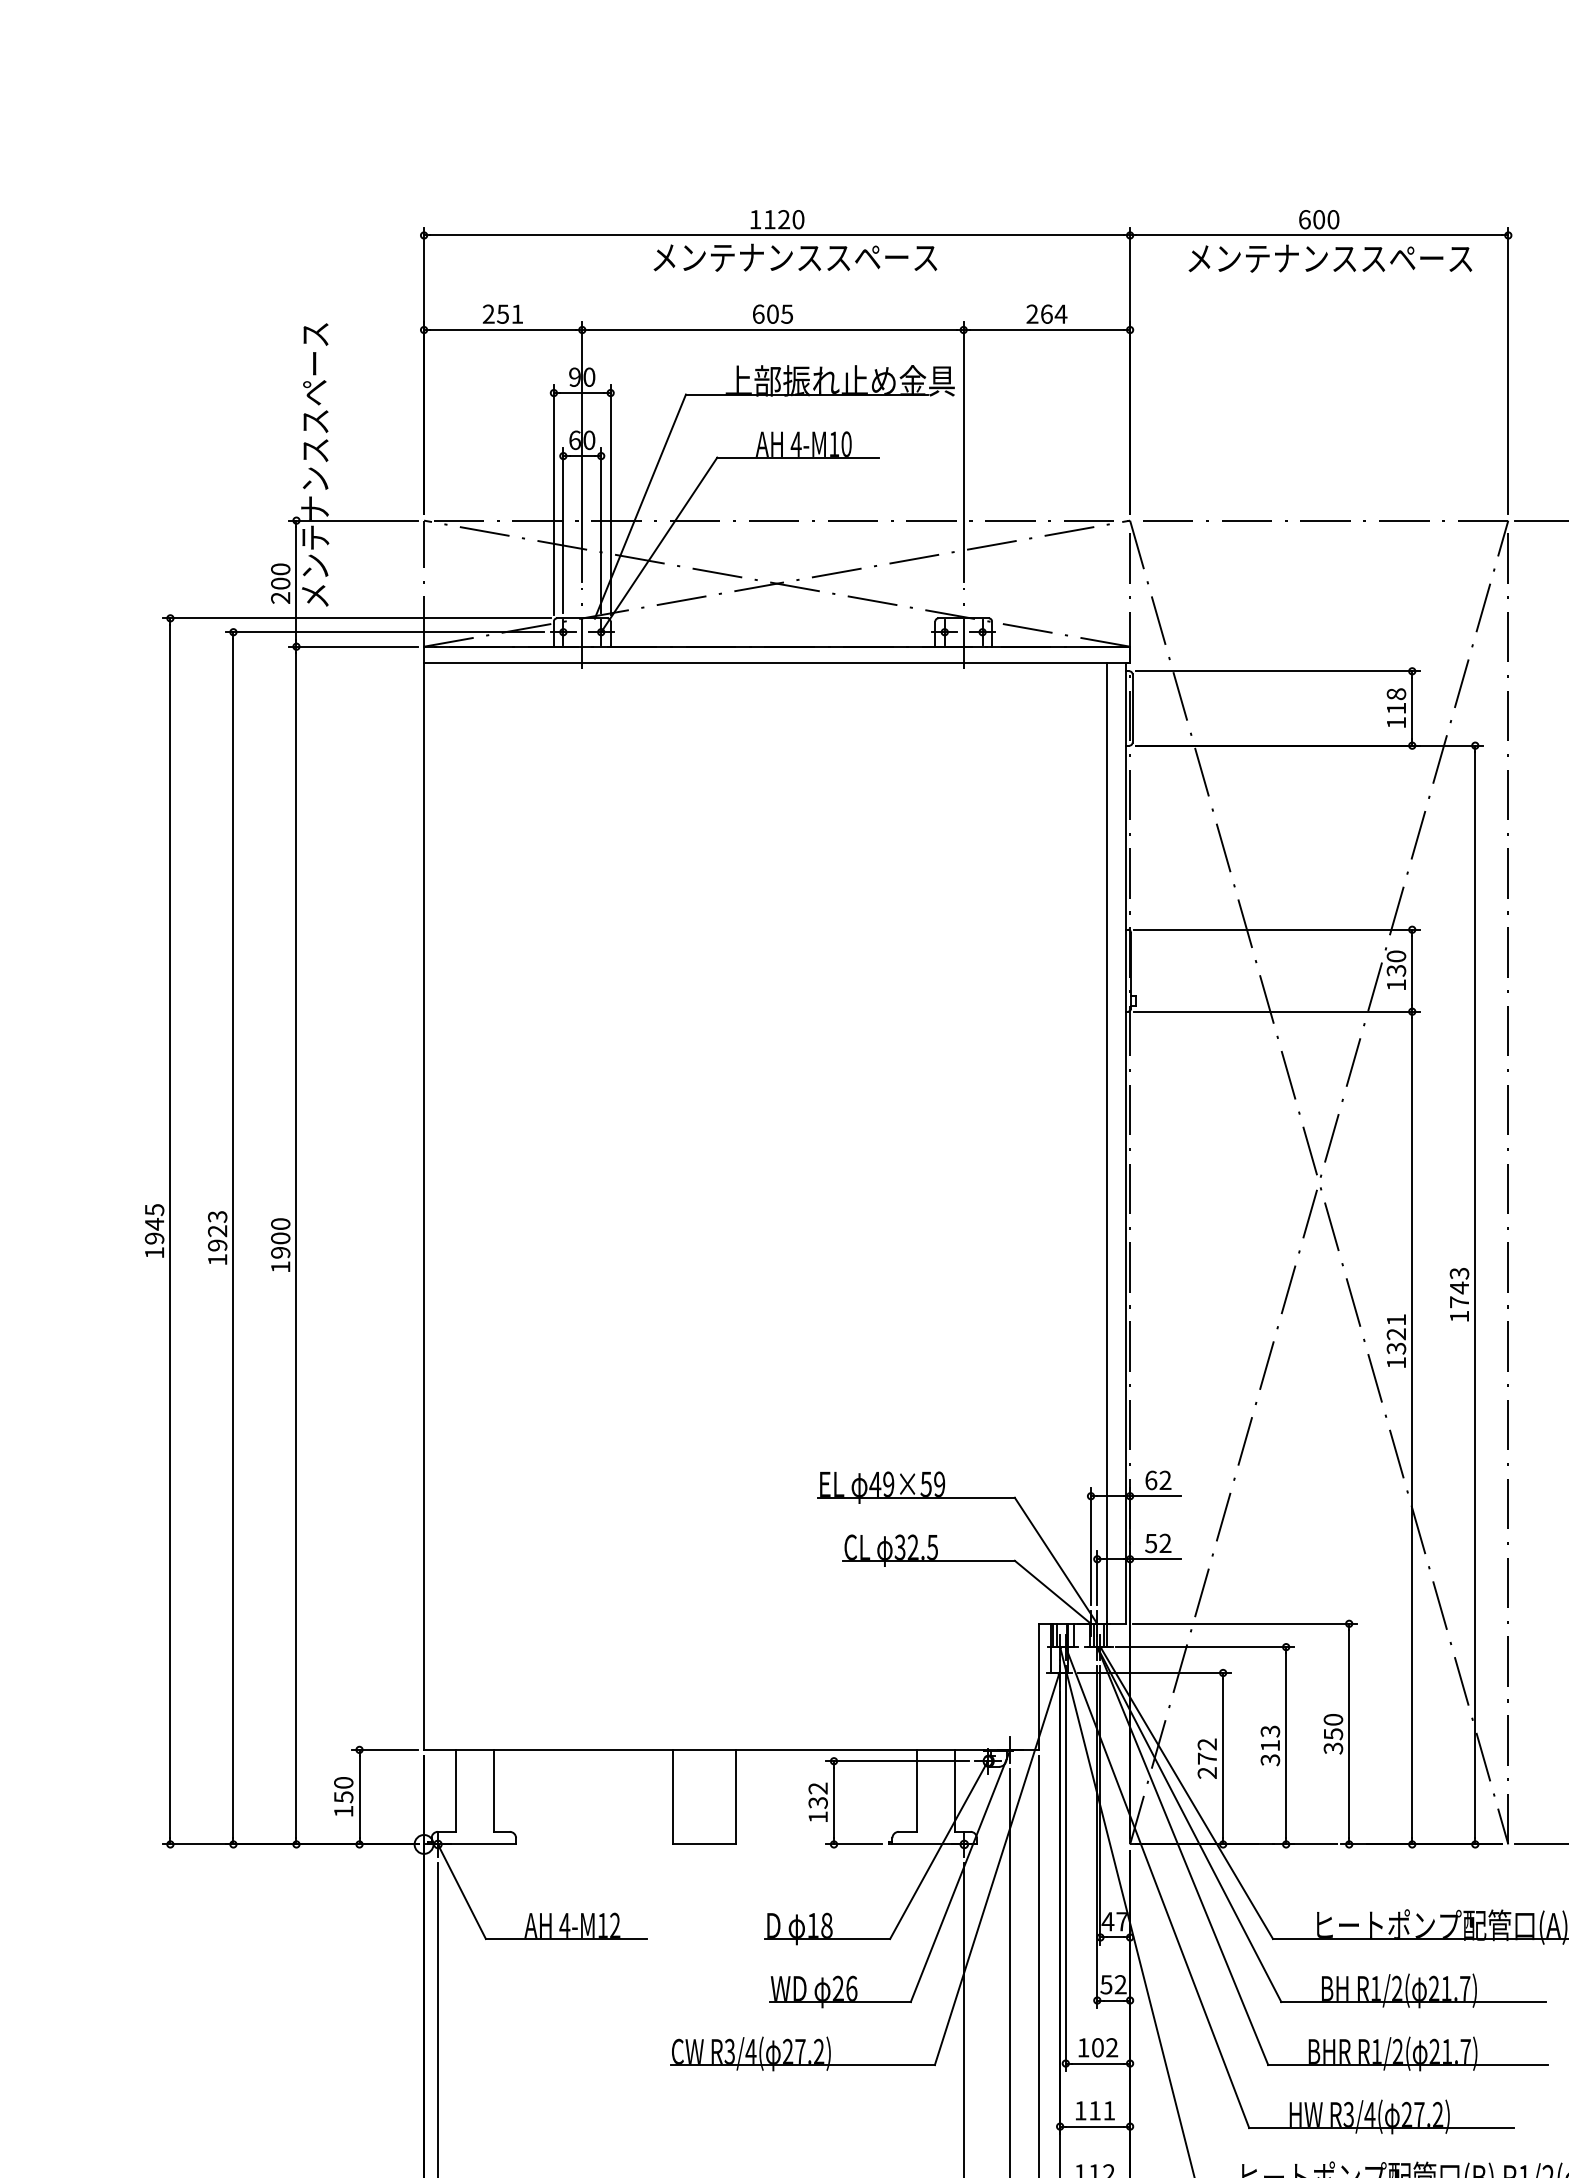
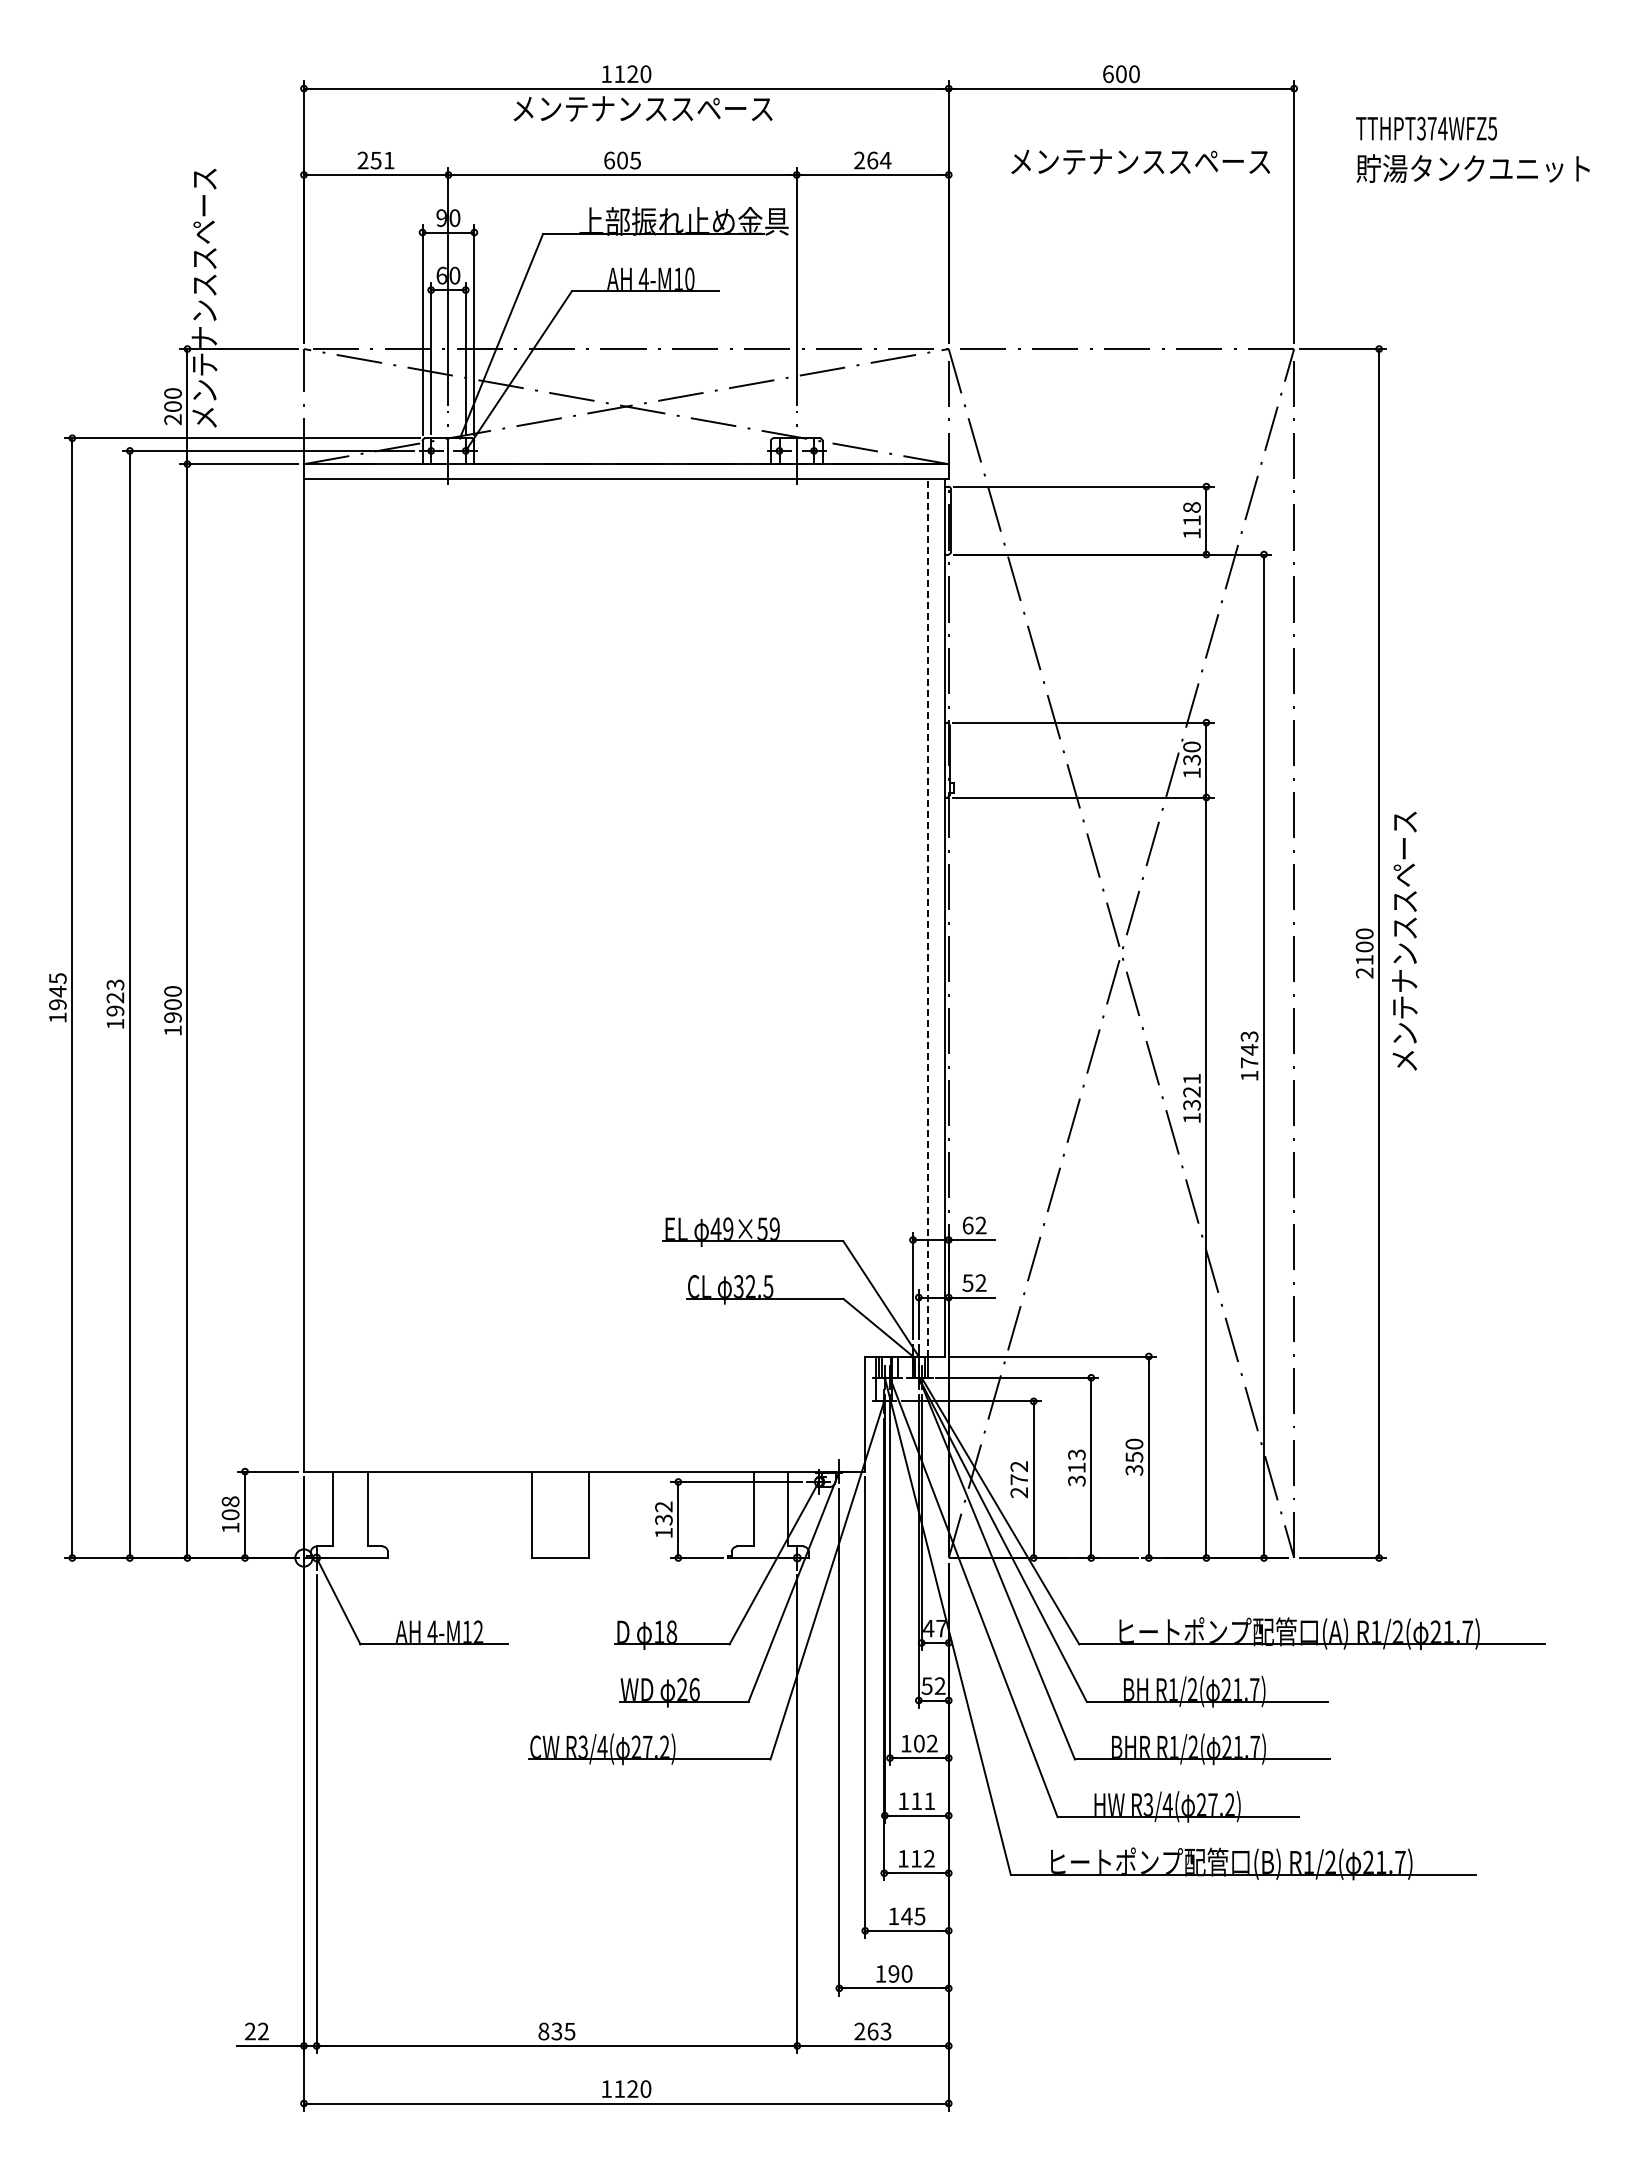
text: (1330, 258) -> (1140, 161), moved
line: (1107, 1143) -> (928, 917), solid -> dashed
text: (343, 1790) -> (230, 1508), 150 -> 108

